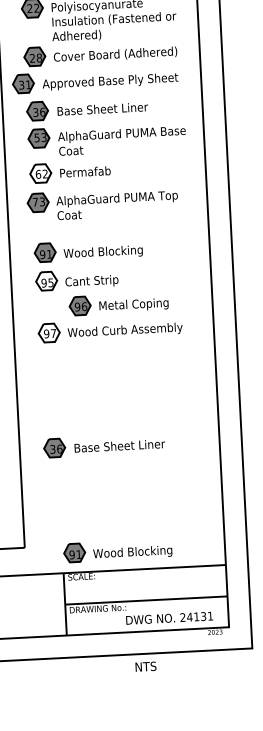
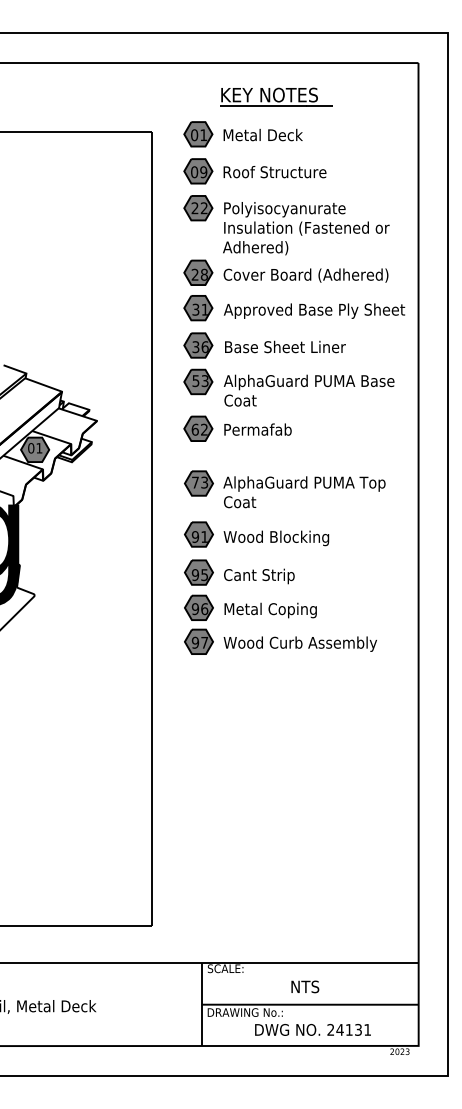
part: (95, 80) -> (294, 308), moved
fill: (40, 173) -> (198, 428), added
part: (102, 204) -> (284, 489), moved
fill: (46, 281) -> (198, 572), added
part: (118, 303) -> (250, 607), moved
fill: (48, 332) -> (198, 641), added
part: (104, 445) -> (264, 795), removed
part: (117, 550) -> (275, 936), removed
text: (169, 617) -> (312, 1029), moved
text: (146, 666) -> (305, 986), moved

